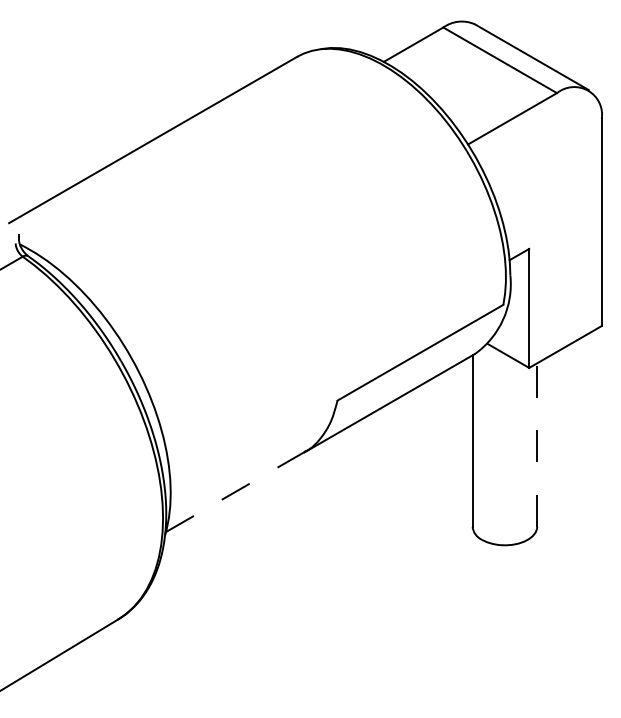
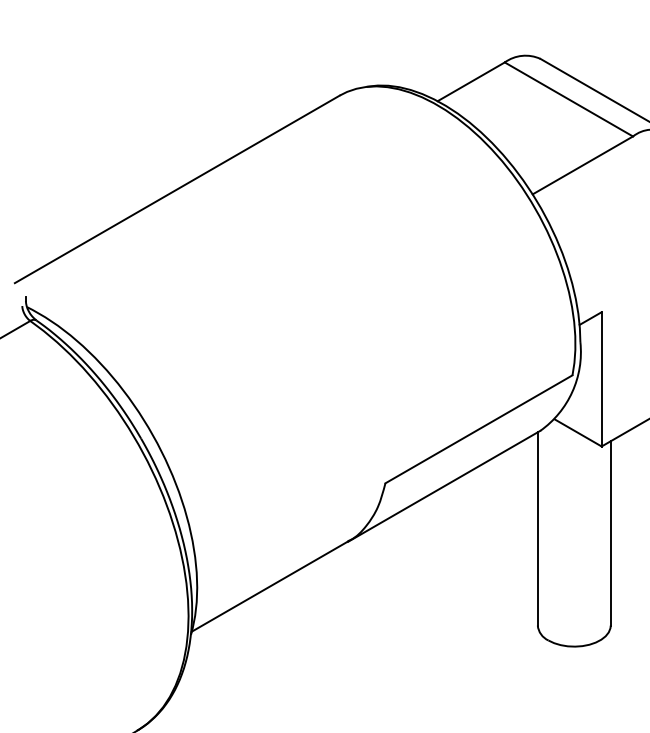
line: (537, 445) -> (611, 534), dashed -> solid
line: (235, 492) -> (270, 587), dashed -> solid

